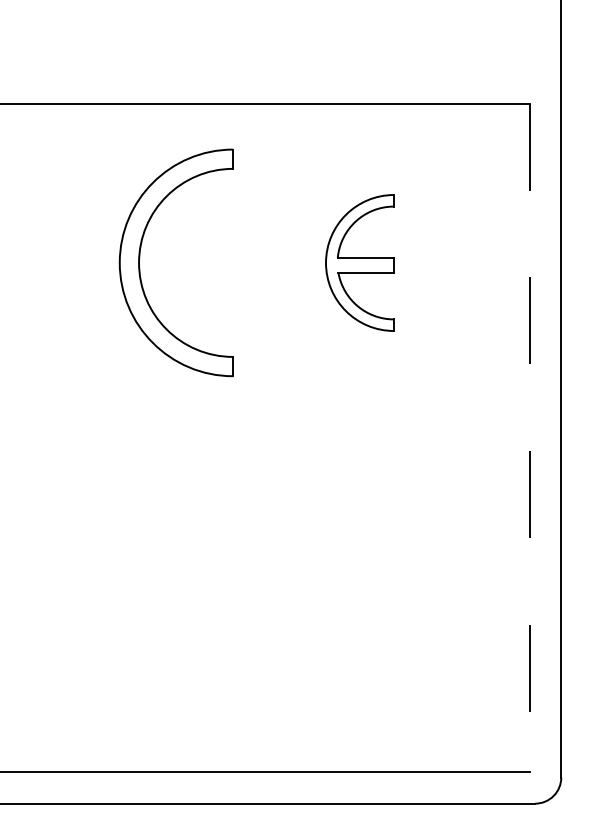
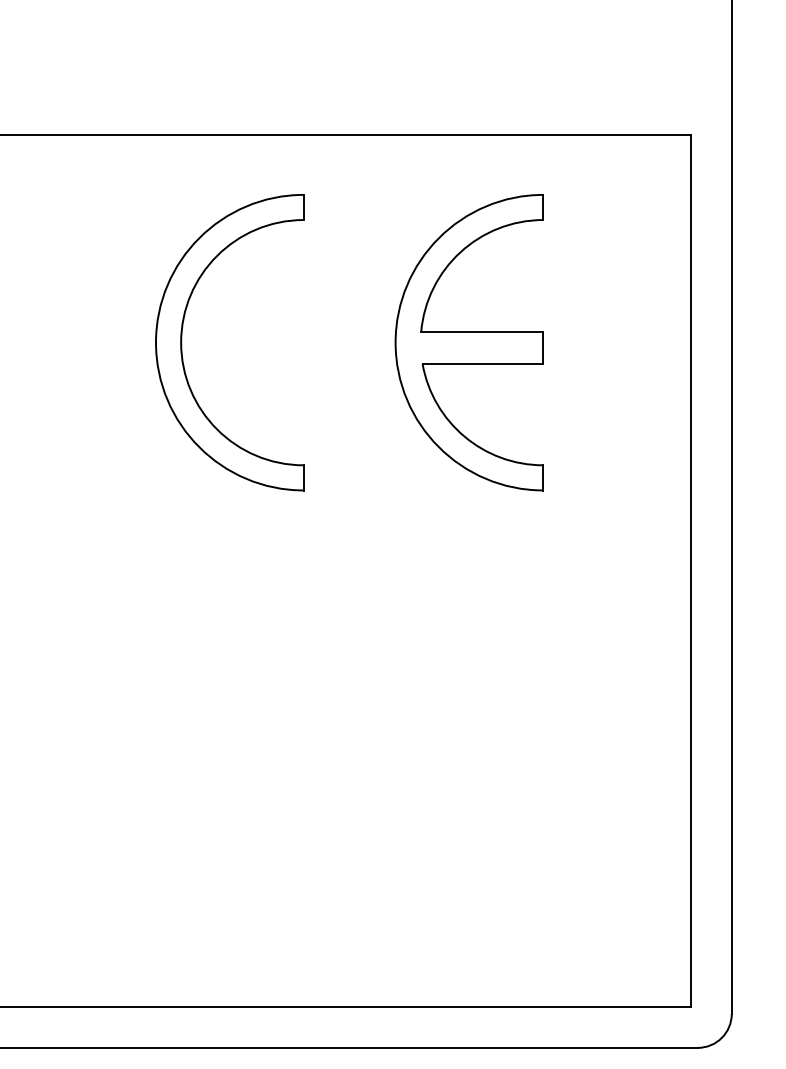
part: (359, 262) -> (468, 342), size x1.67
line: (530, 438) -> (691, 571), dashed -> solid

